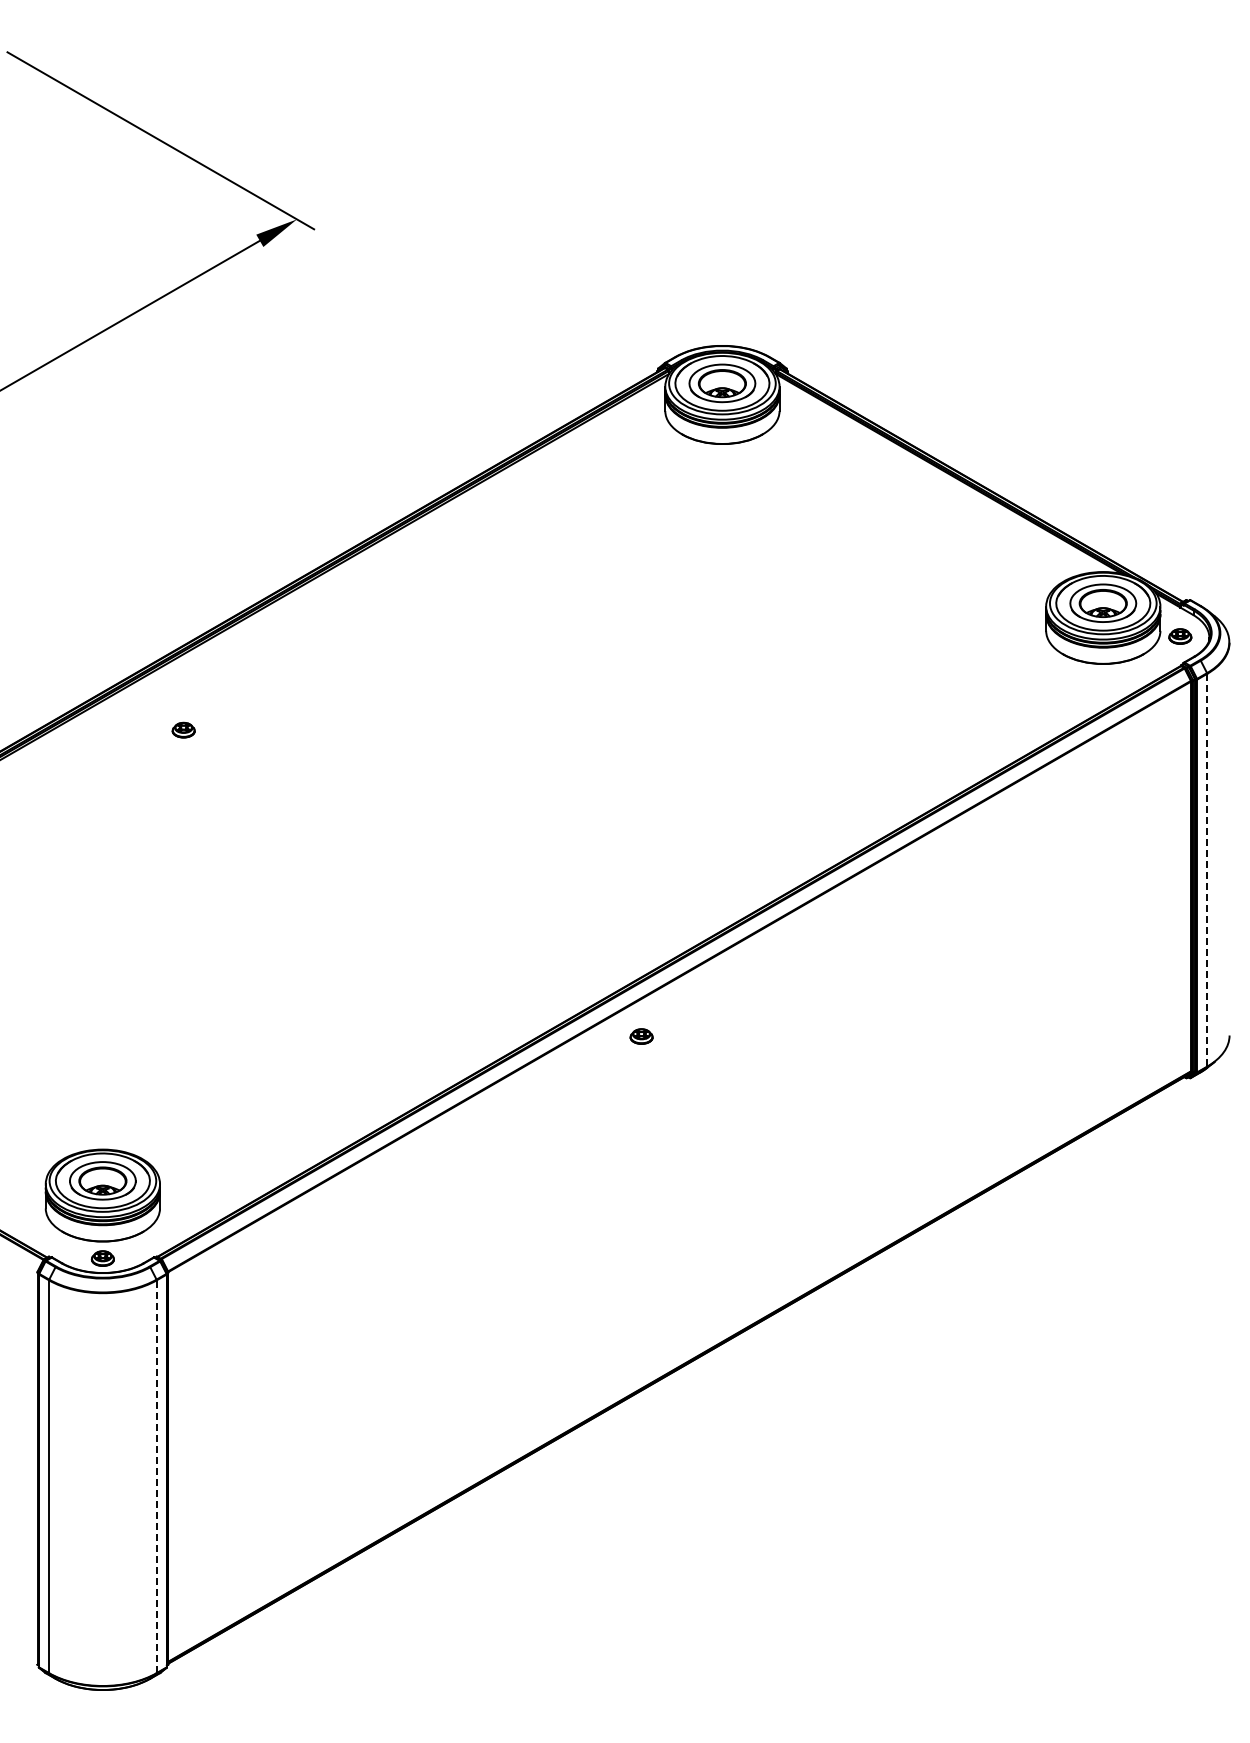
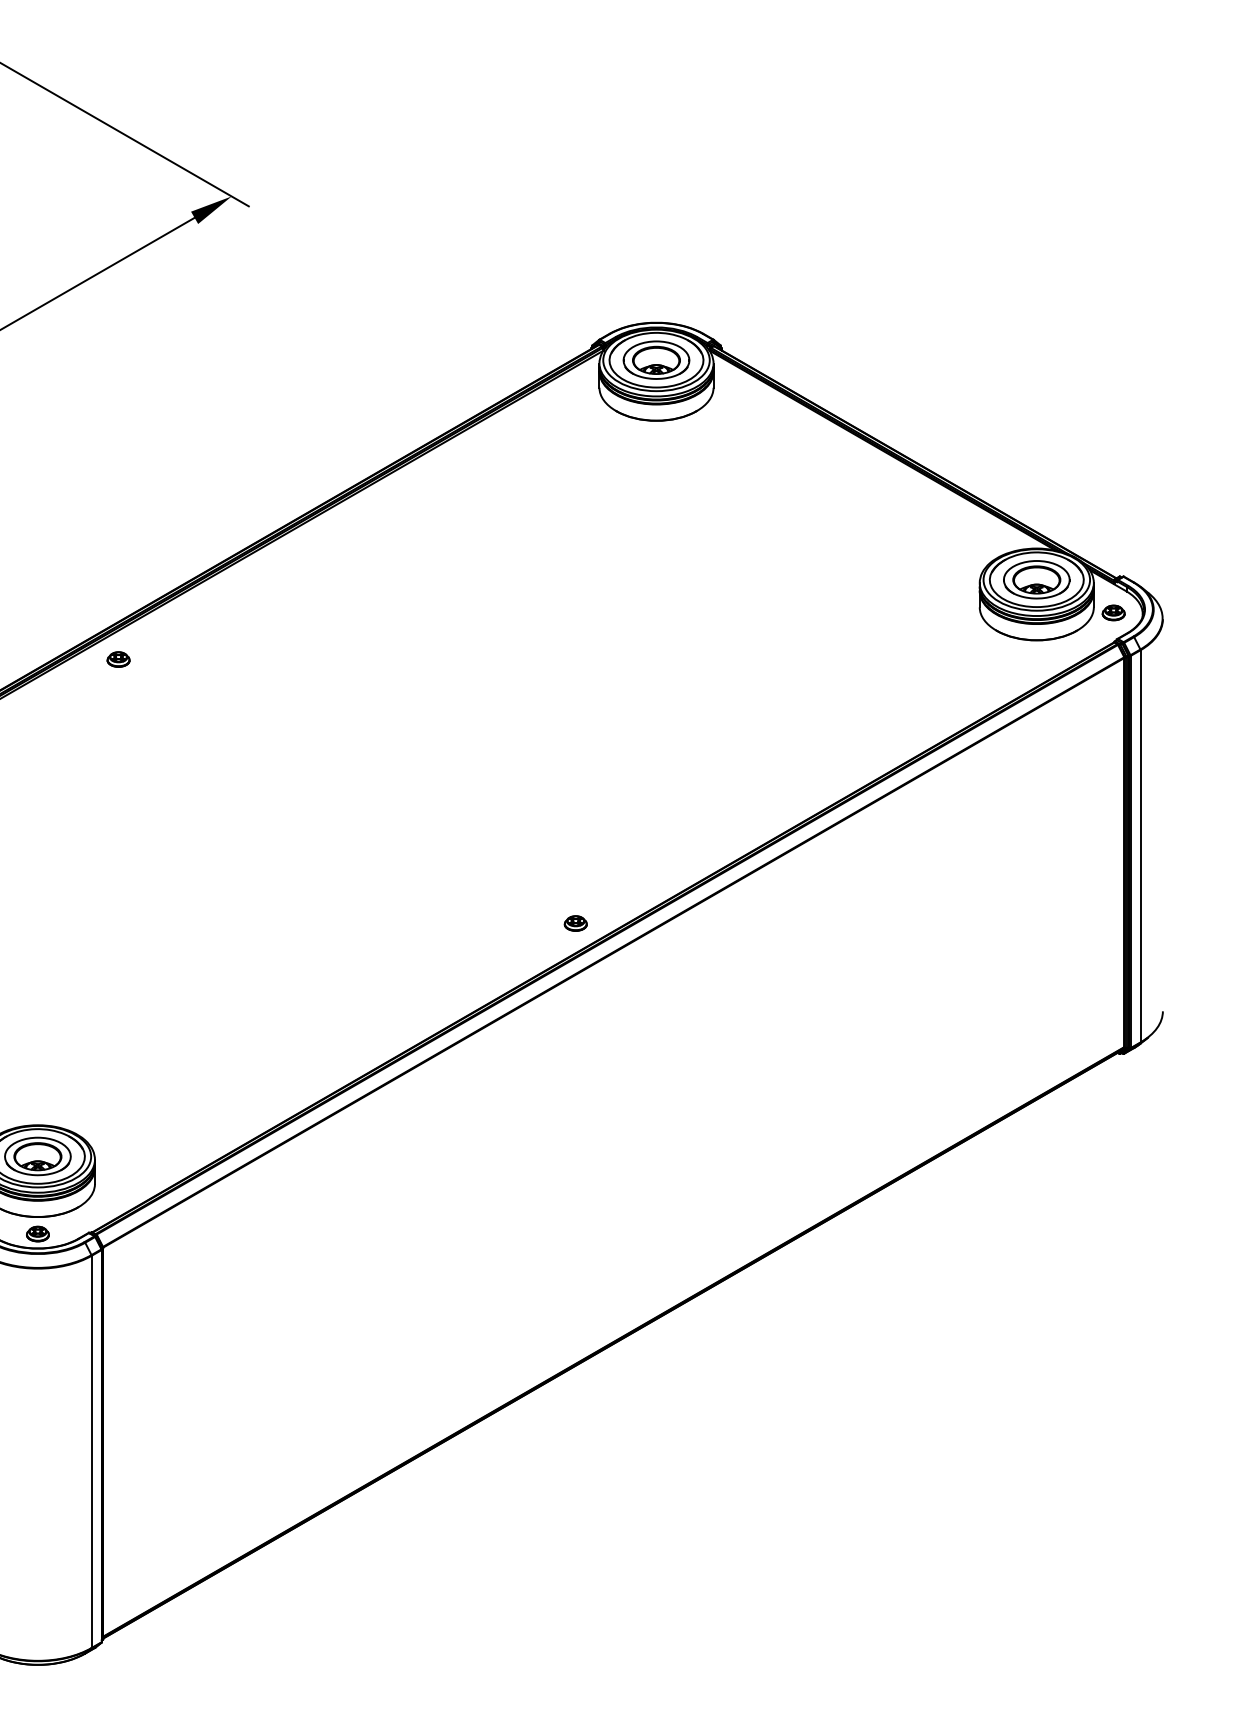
part: (183, 729) -> (118, 658), moved
line: (1207, 870) -> (1140, 846), dashed -> solid
part: (641, 1036) -> (575, 923), moved
line: (156, 1476) -> (91, 1451), dashed -> solid

